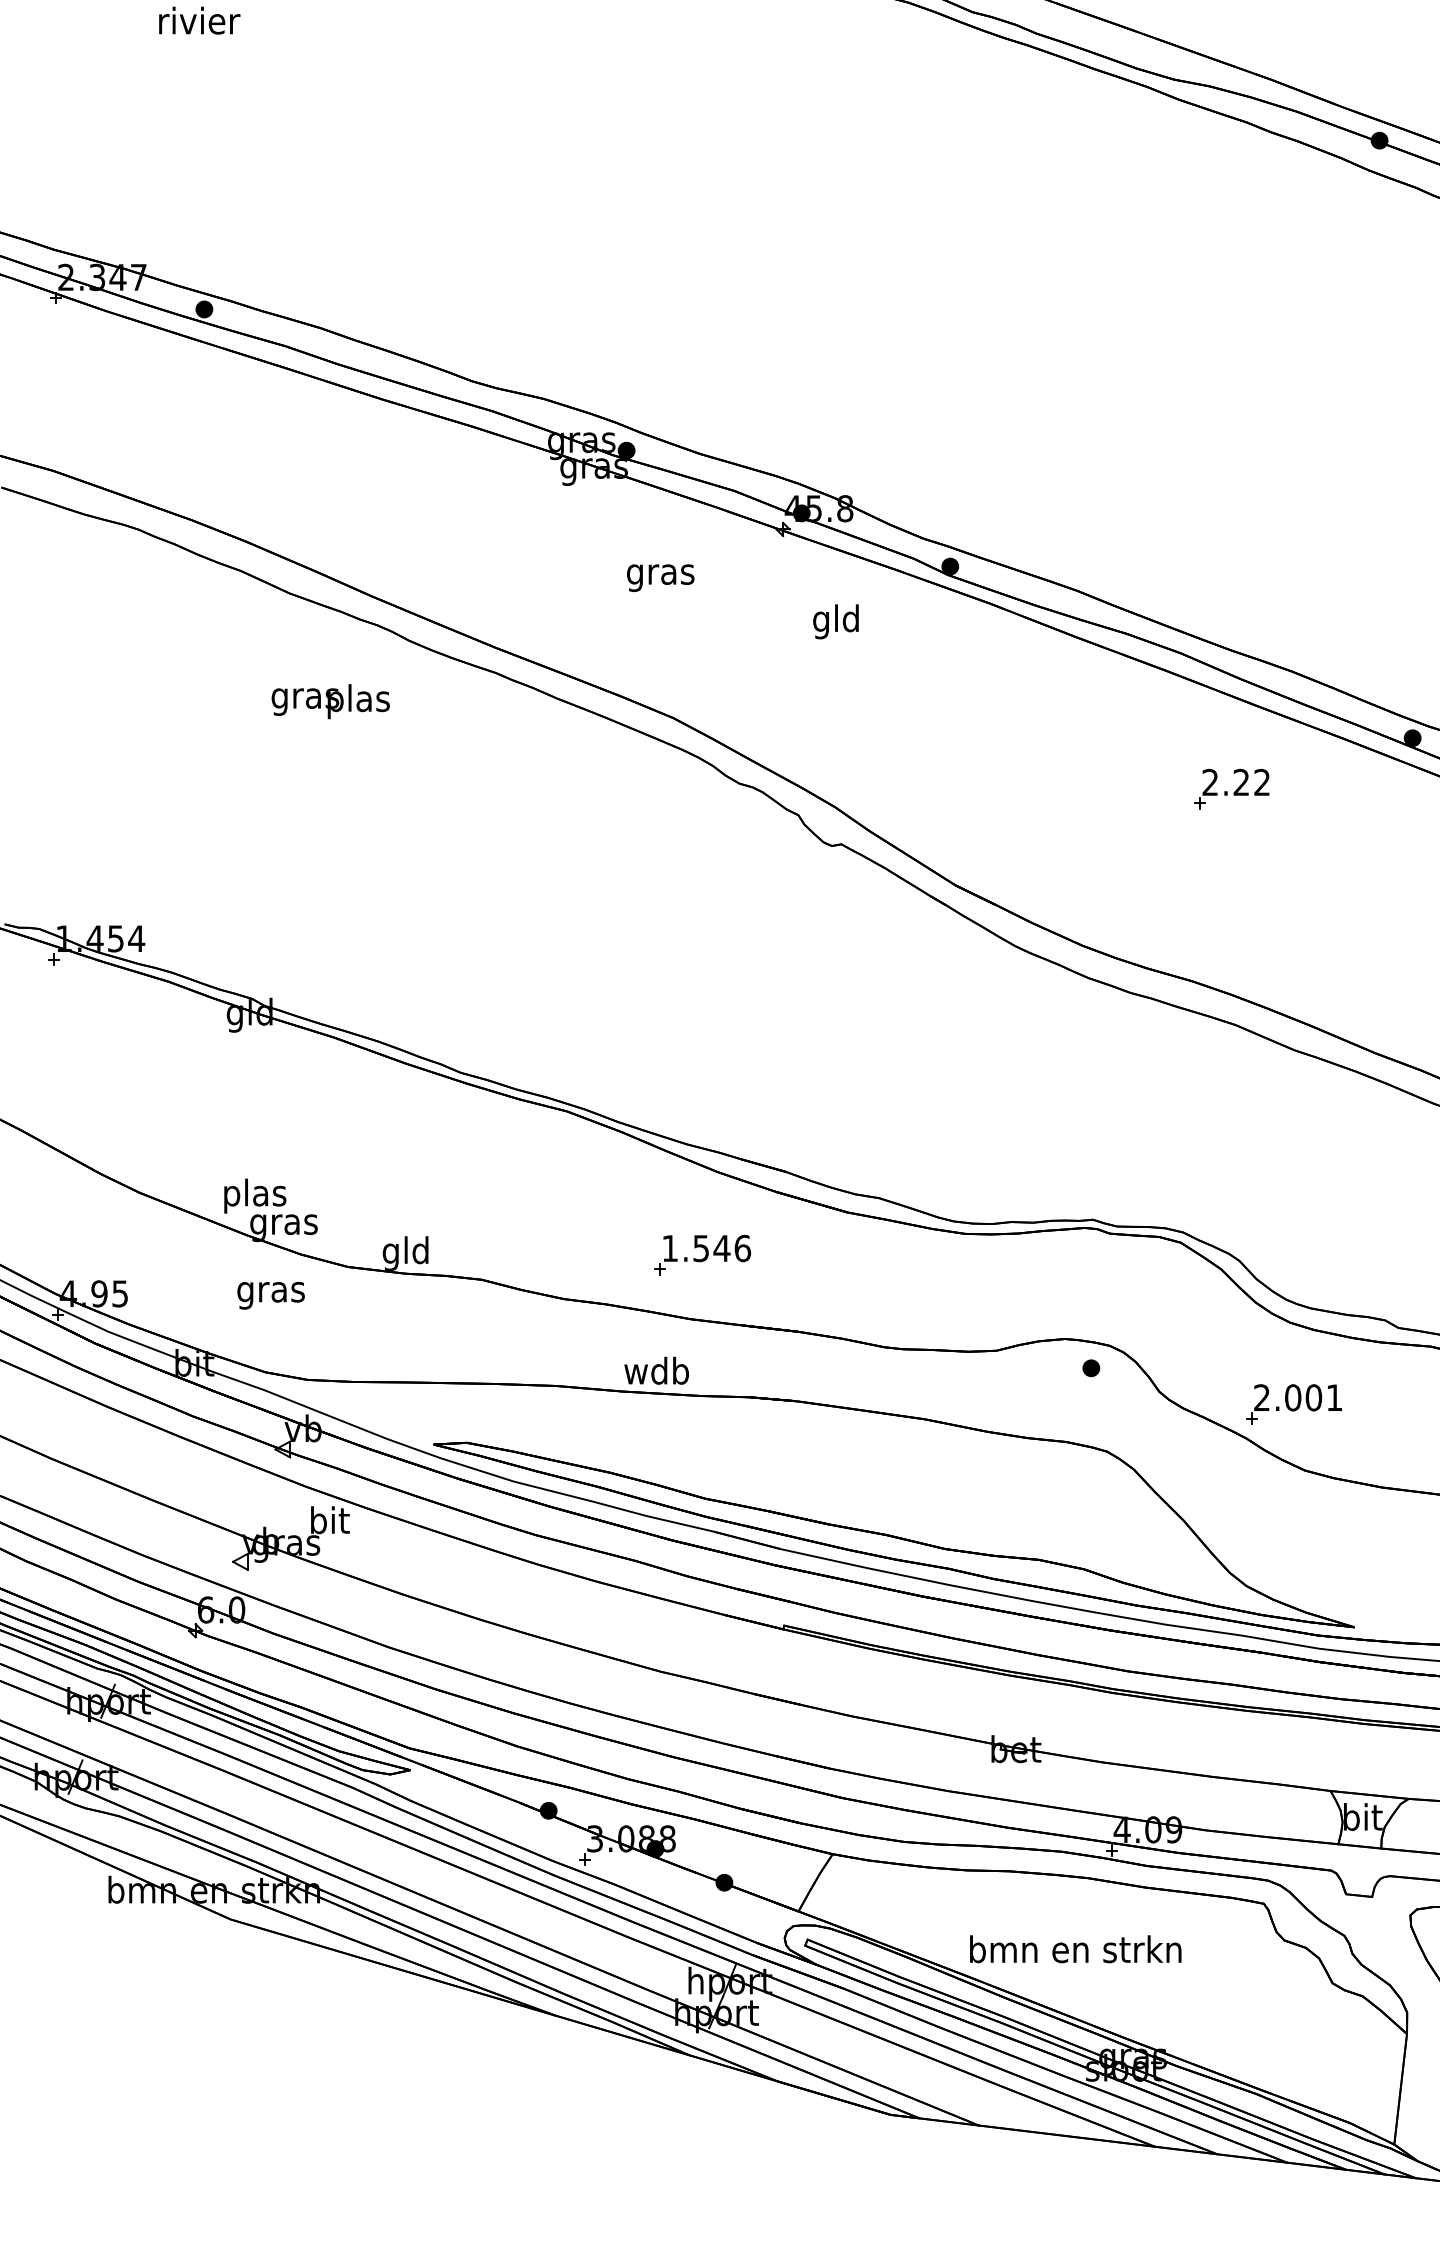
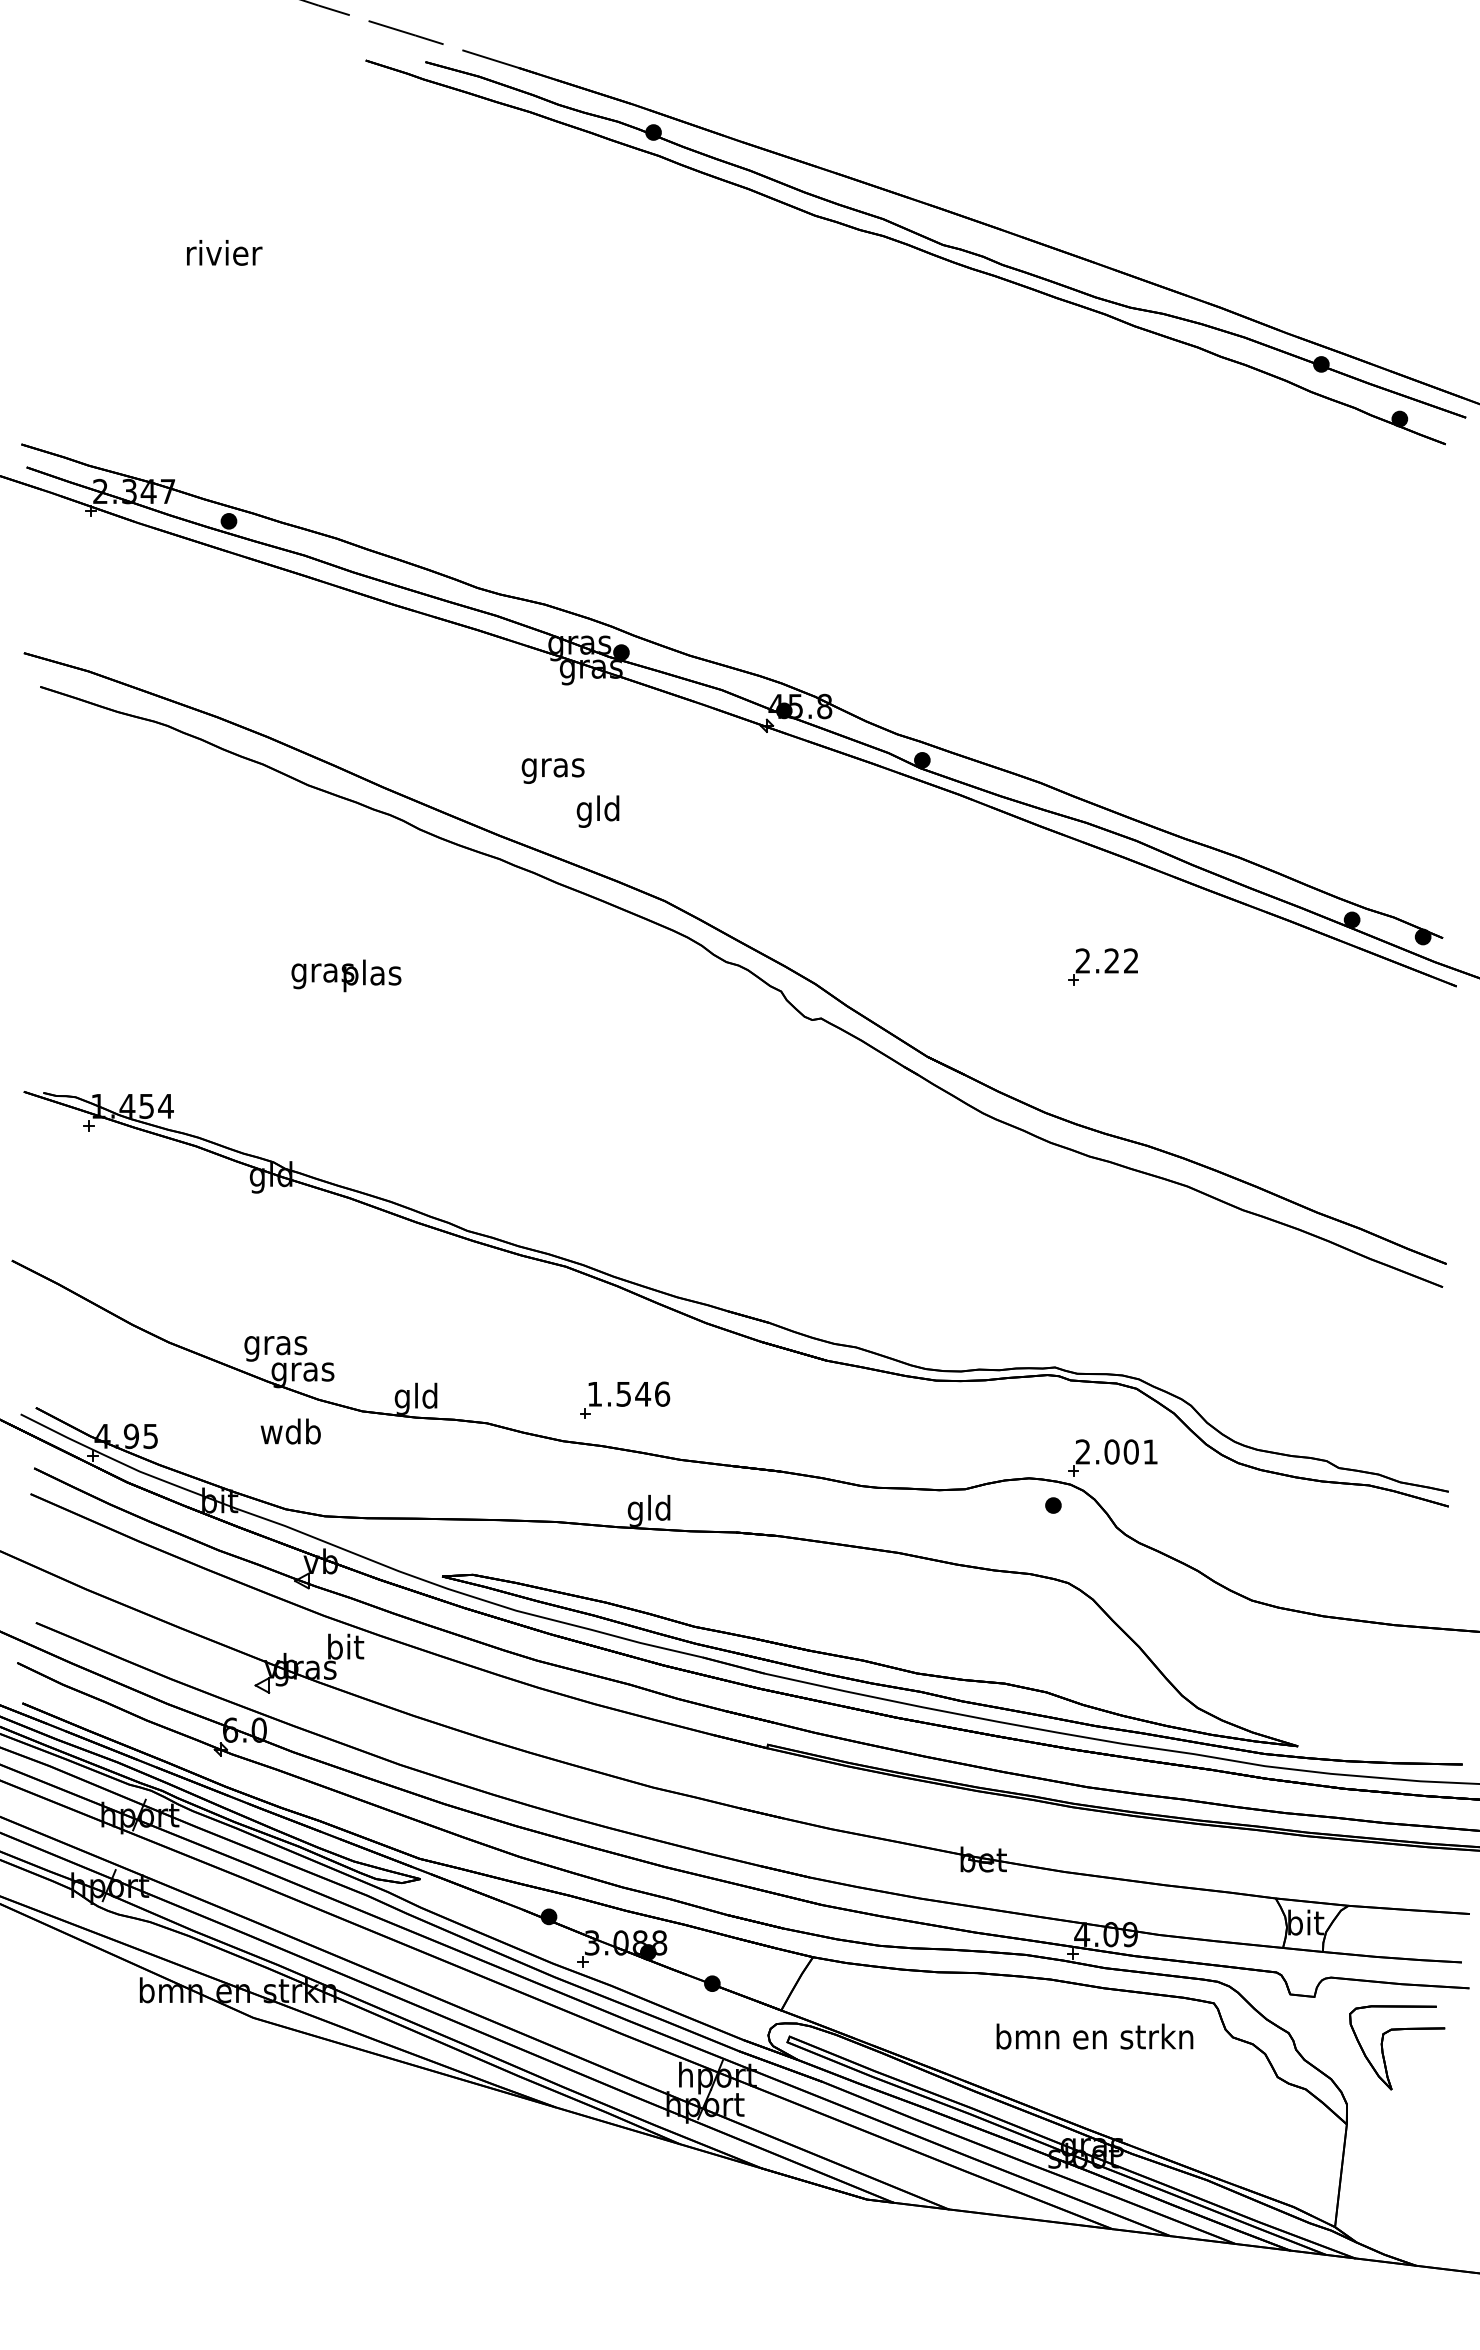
text: (660, 577) -> (552, 770), moved
text: (835, 621) -> (597, 811), moved
text: (330, 701) -> (346, 975), moved
part: (1231, 788) -> (1102, 966), moved
text: (254, 1196) -> (275, 1345), plas -> gras
part: (703, 1254) -> (625, 1399), moved
text: (270, 1291) -> (290, 1434), gras -> wdb
text: (656, 1373) -> (649, 1510), wdb -> gld
part: (1293, 1403) -> (1112, 1457), moved
text: (1075, 1949) -> (1094, 2036), moved

